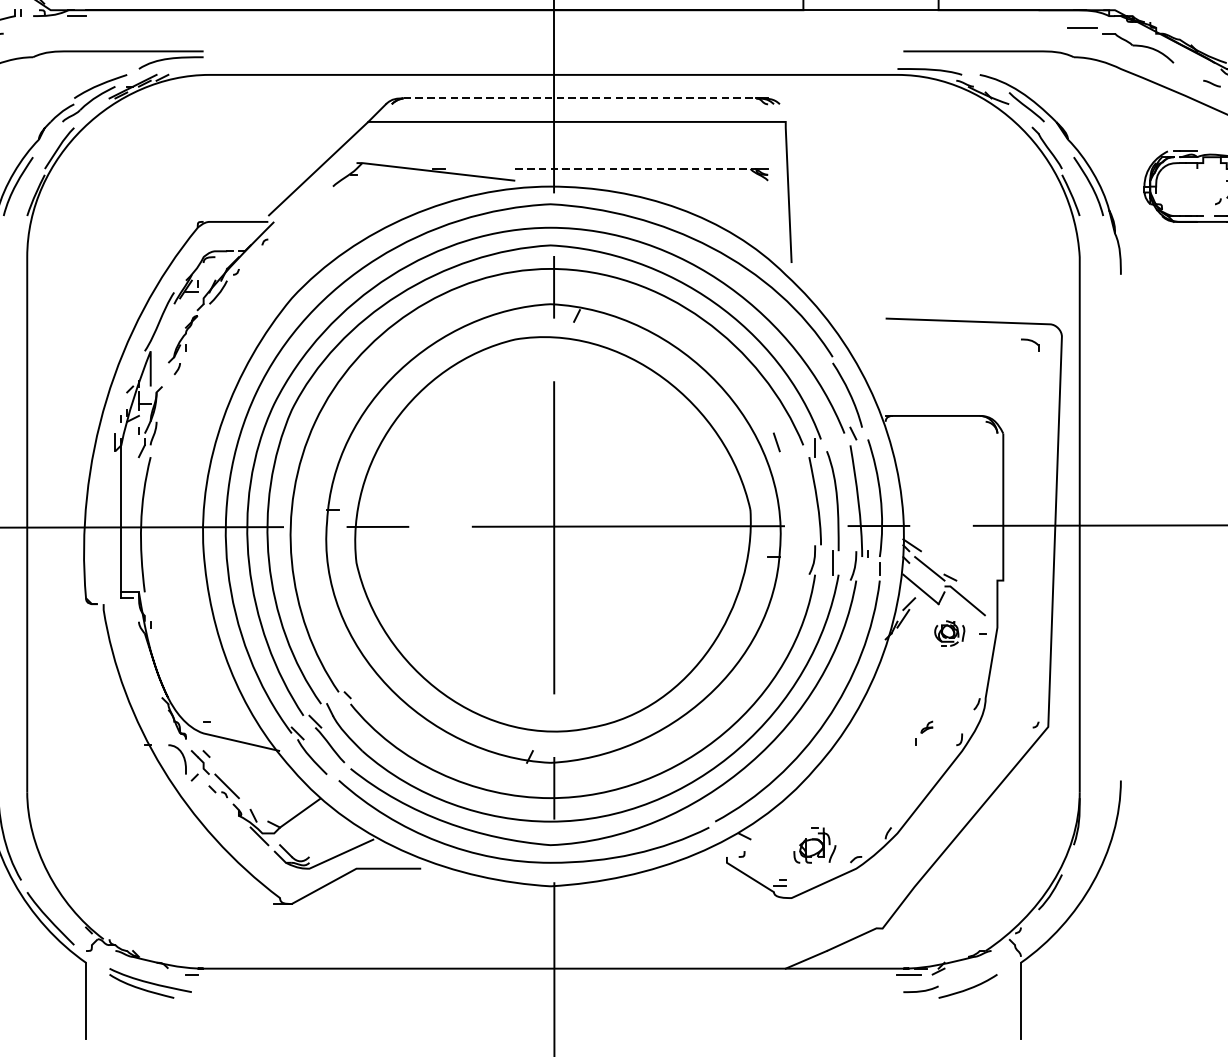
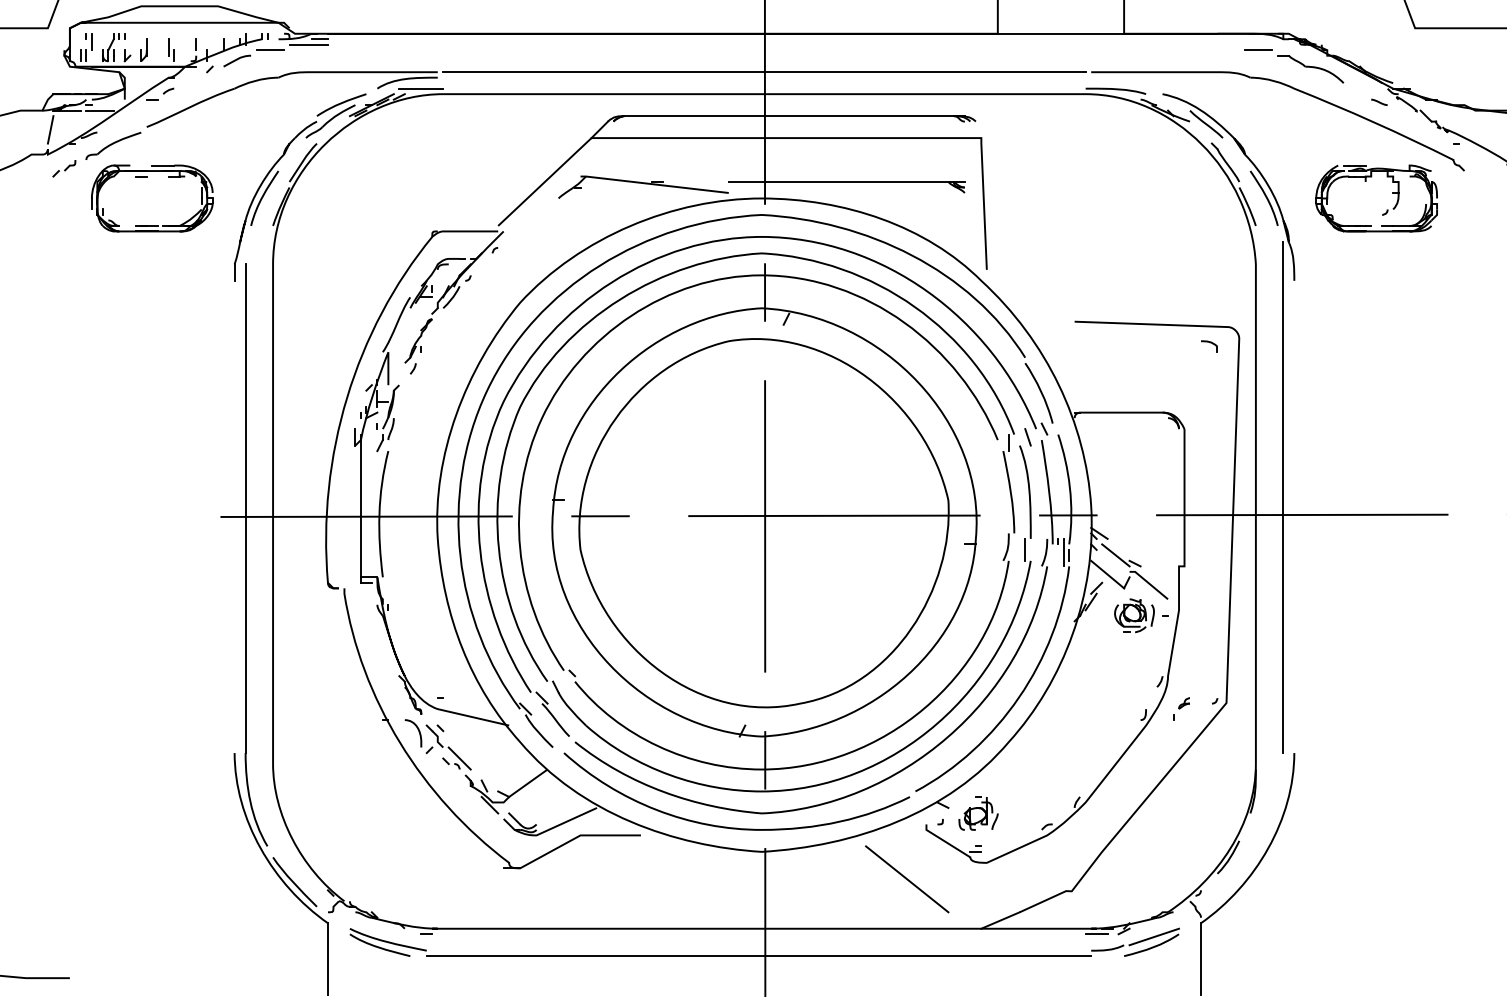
line: (65, 21) -> (308, 44), added
line: (24, 28) -> (270, 50), added
line: (553, 51) -> (764, 72), added
line: (186, 68) -> (421, 88), added
line: (580, 98) -> (789, 116), dashed -> solid
line: (635, 169) -> (841, 182), dashed -> solid
line: (776, 442) -> (1027, 437), moved
line: (1109, 506) -> (1283, 497), added
line: (873, 565) -> (1063, 552), added
part: (949, 633) -> (1134, 615), size x1.43
part: (924, 732) -> (1181, 708), moved
part: (814, 845) -> (978, 813), moved
line: (706, 915) -> (907, 879), added
line: (971, 976) -> (1154, 936), added
line: (547, 998) -> (758, 956), added

